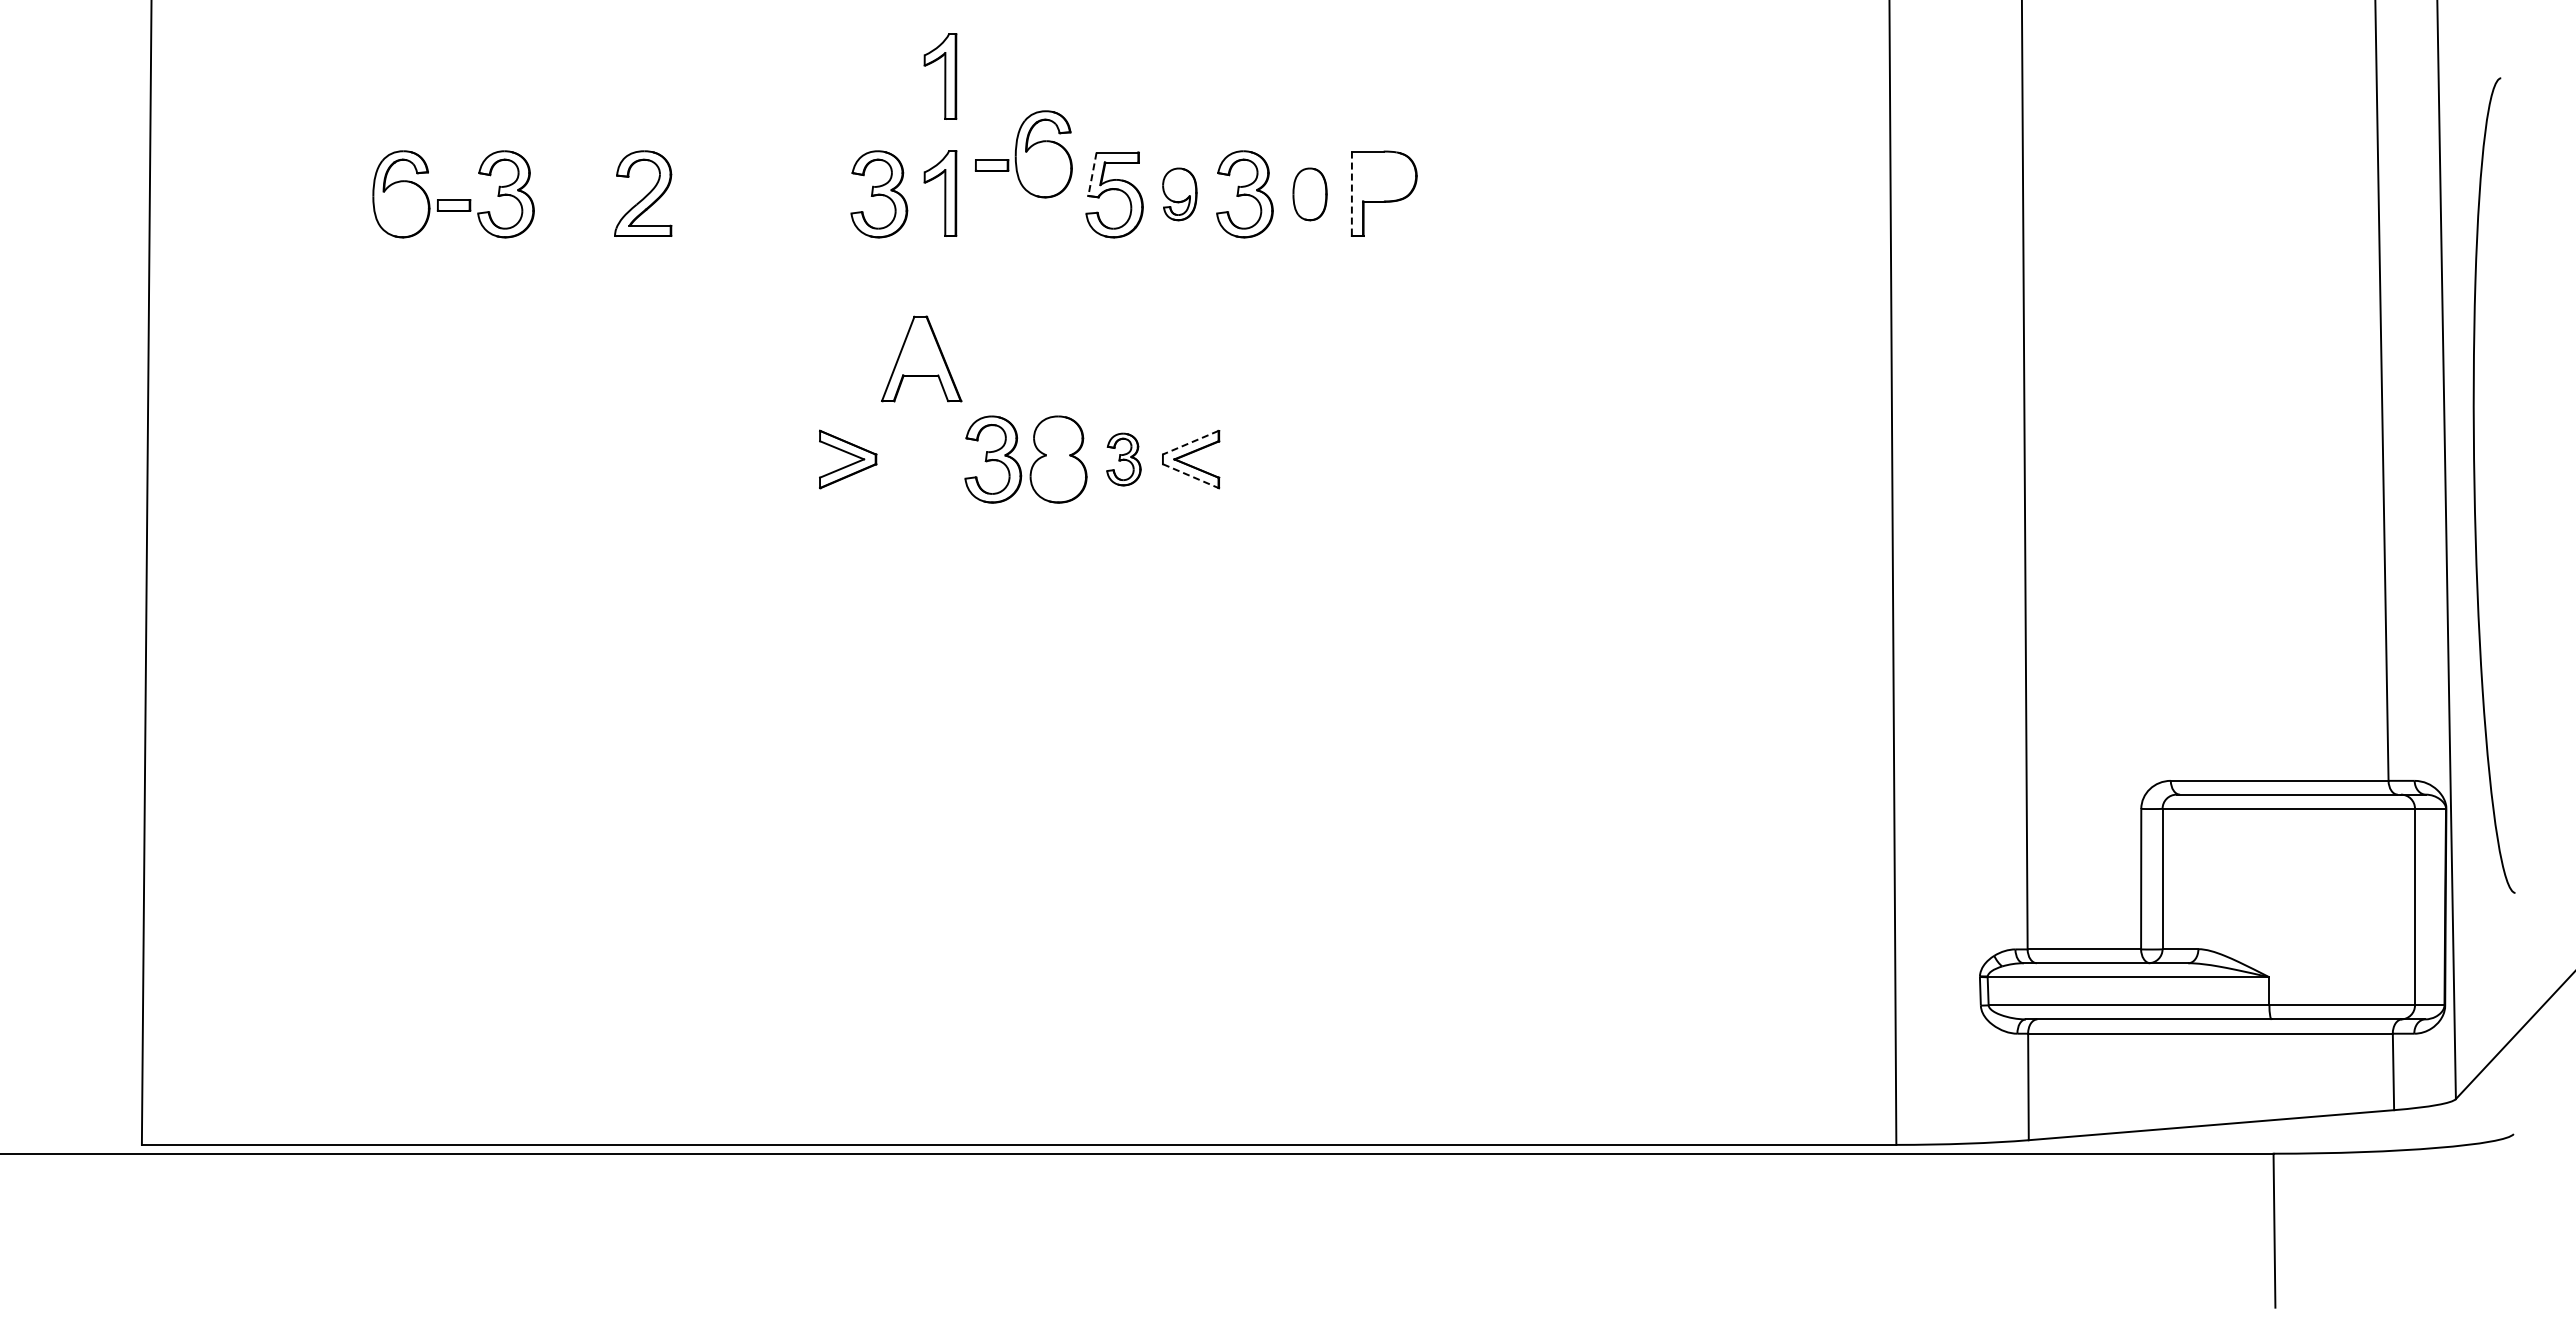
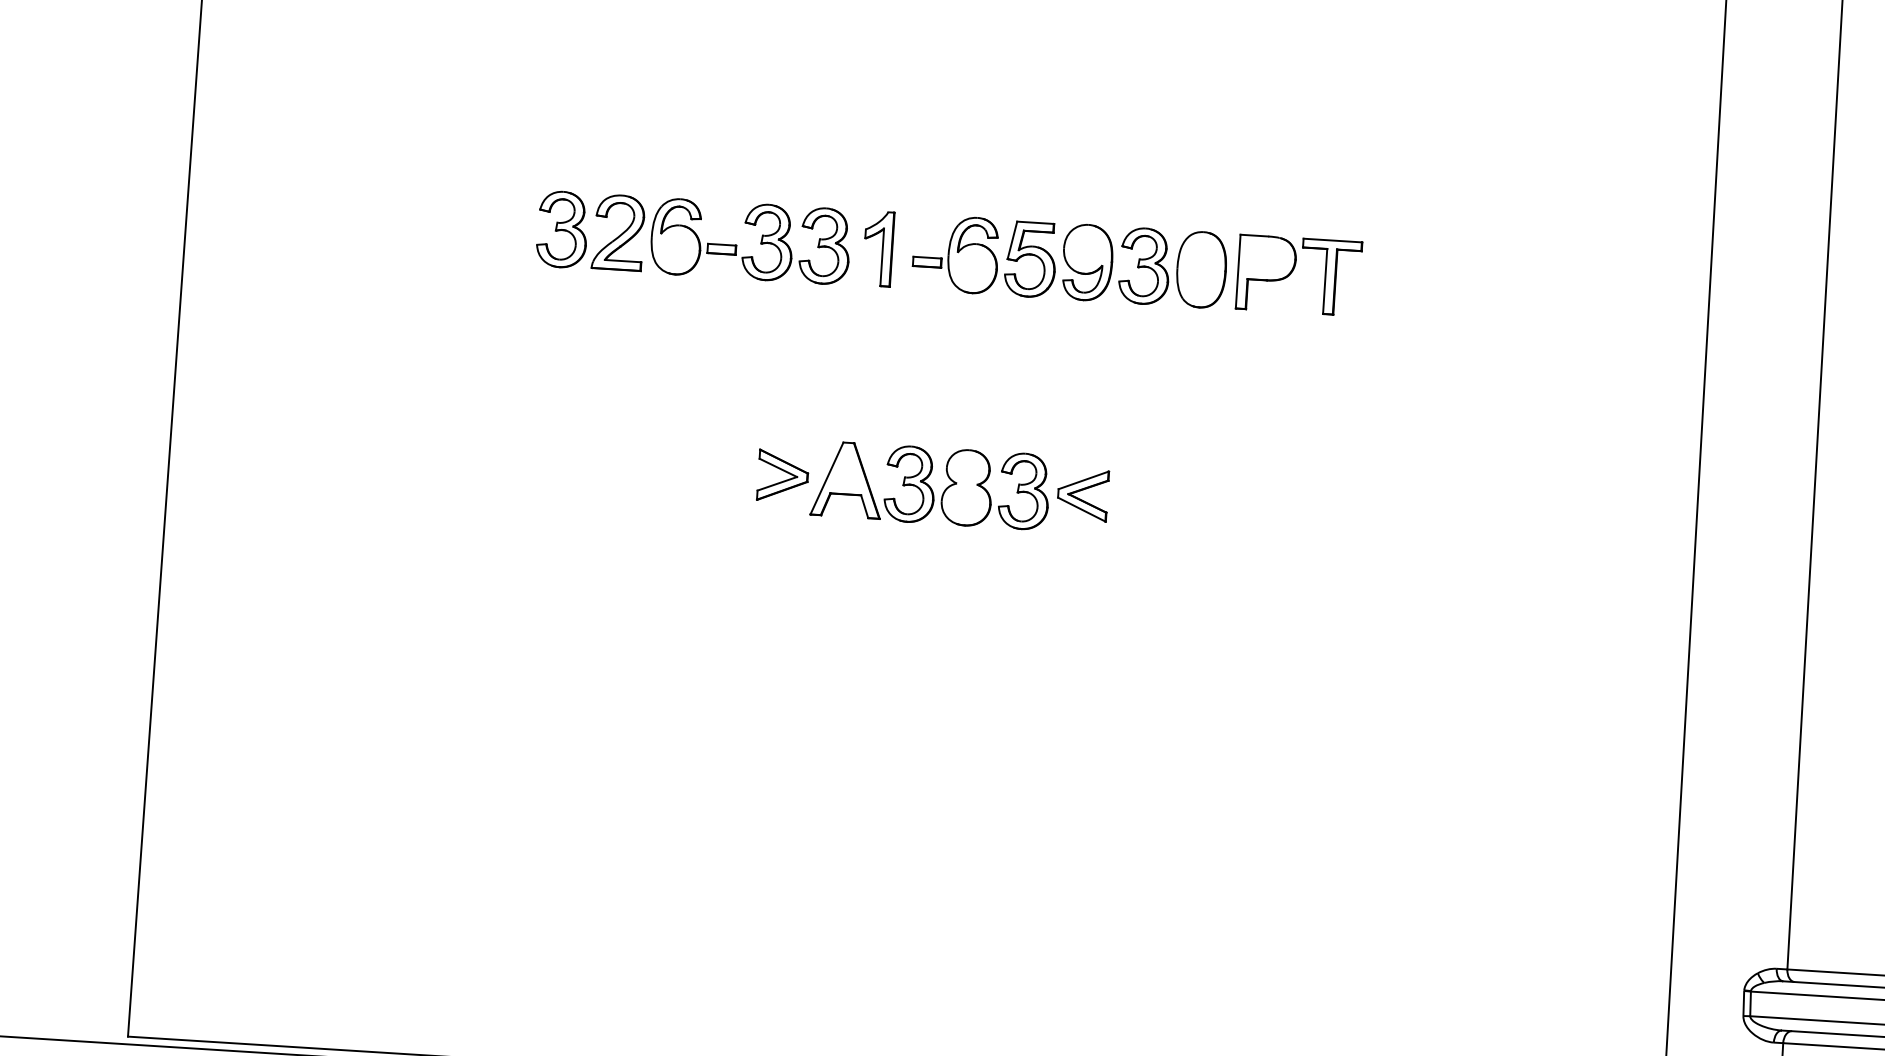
part: (940, 76) -> (884, 146), removed
part: (1023, 154) -> (955, 254), moved
line: (1092, 174) -> (1012, 240), dashed -> solid
part: (1457, 193) -> (1330, 277), added
part: (453, 194) -> (721, 239), moved
part: (578, 194) -> (561, 229), added
part: (1179, 194) -> (1087, 262), size x1.67
part: (1309, 194) -> (1201, 269), size x1.67
line: (1351, 194) -> (1237, 272), dashed -> solid
part: (921, 358) -> (847, 479), moved
line: (1190, 442) -> (1083, 480), dashed -> solid
part: (1123, 459) -> (1023, 491), size x1.67
line: (1191, 476) -> (1082, 510), dashed -> solid

